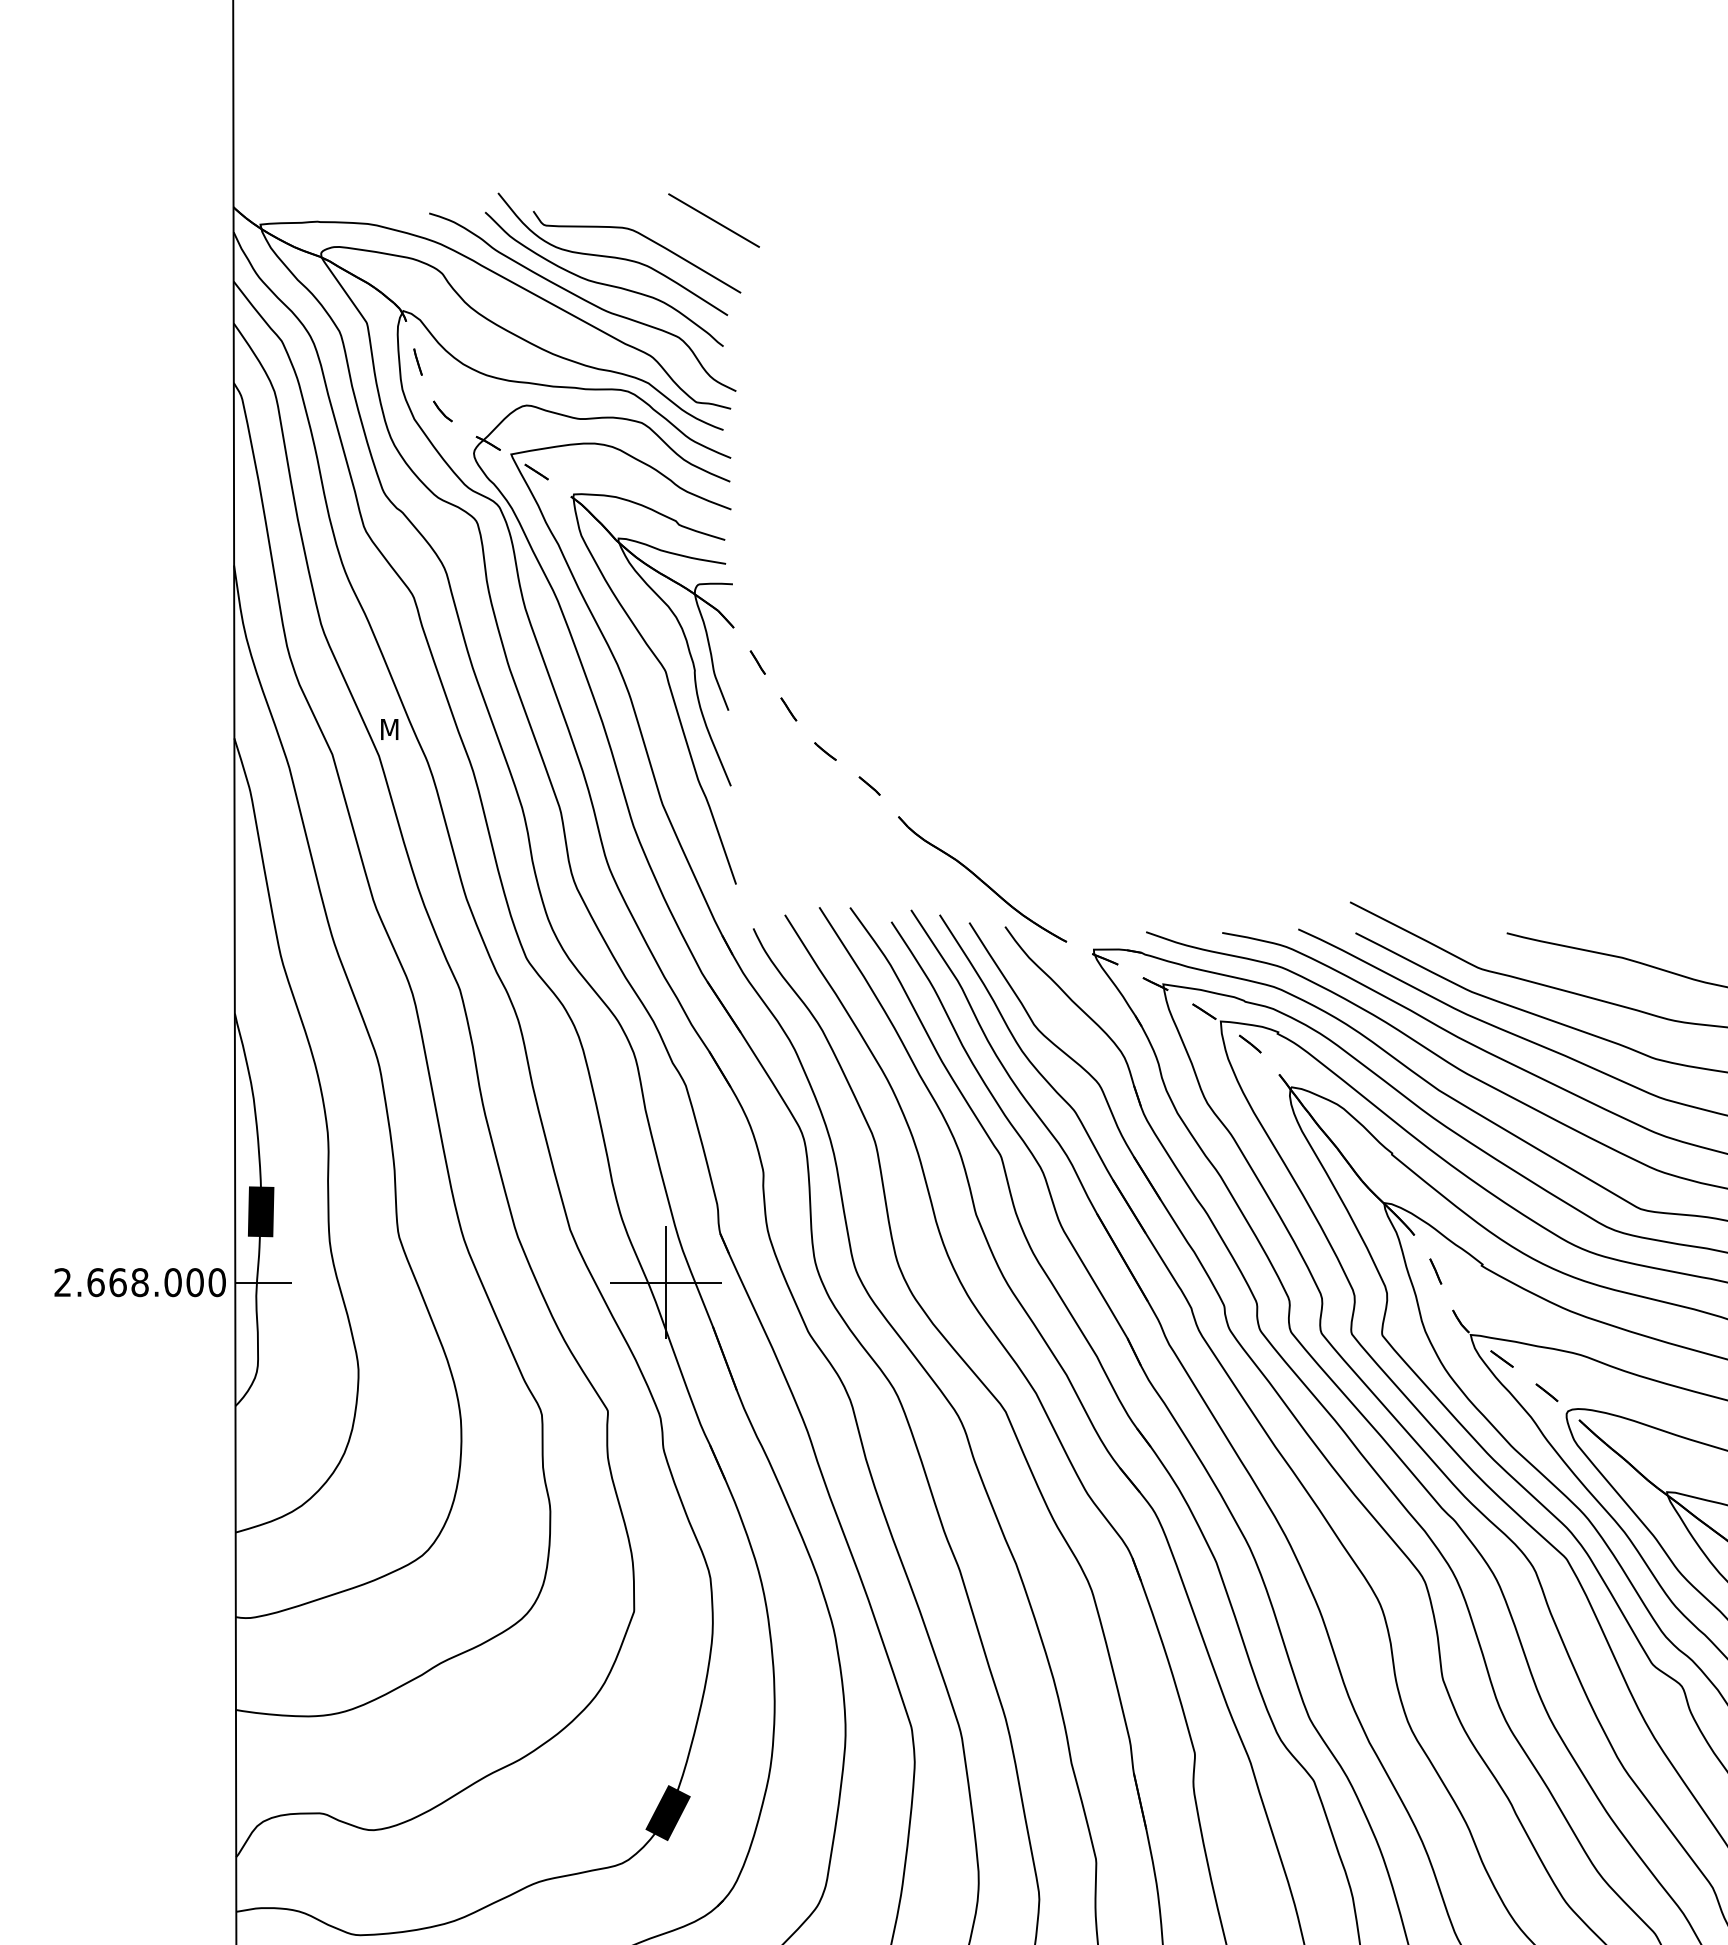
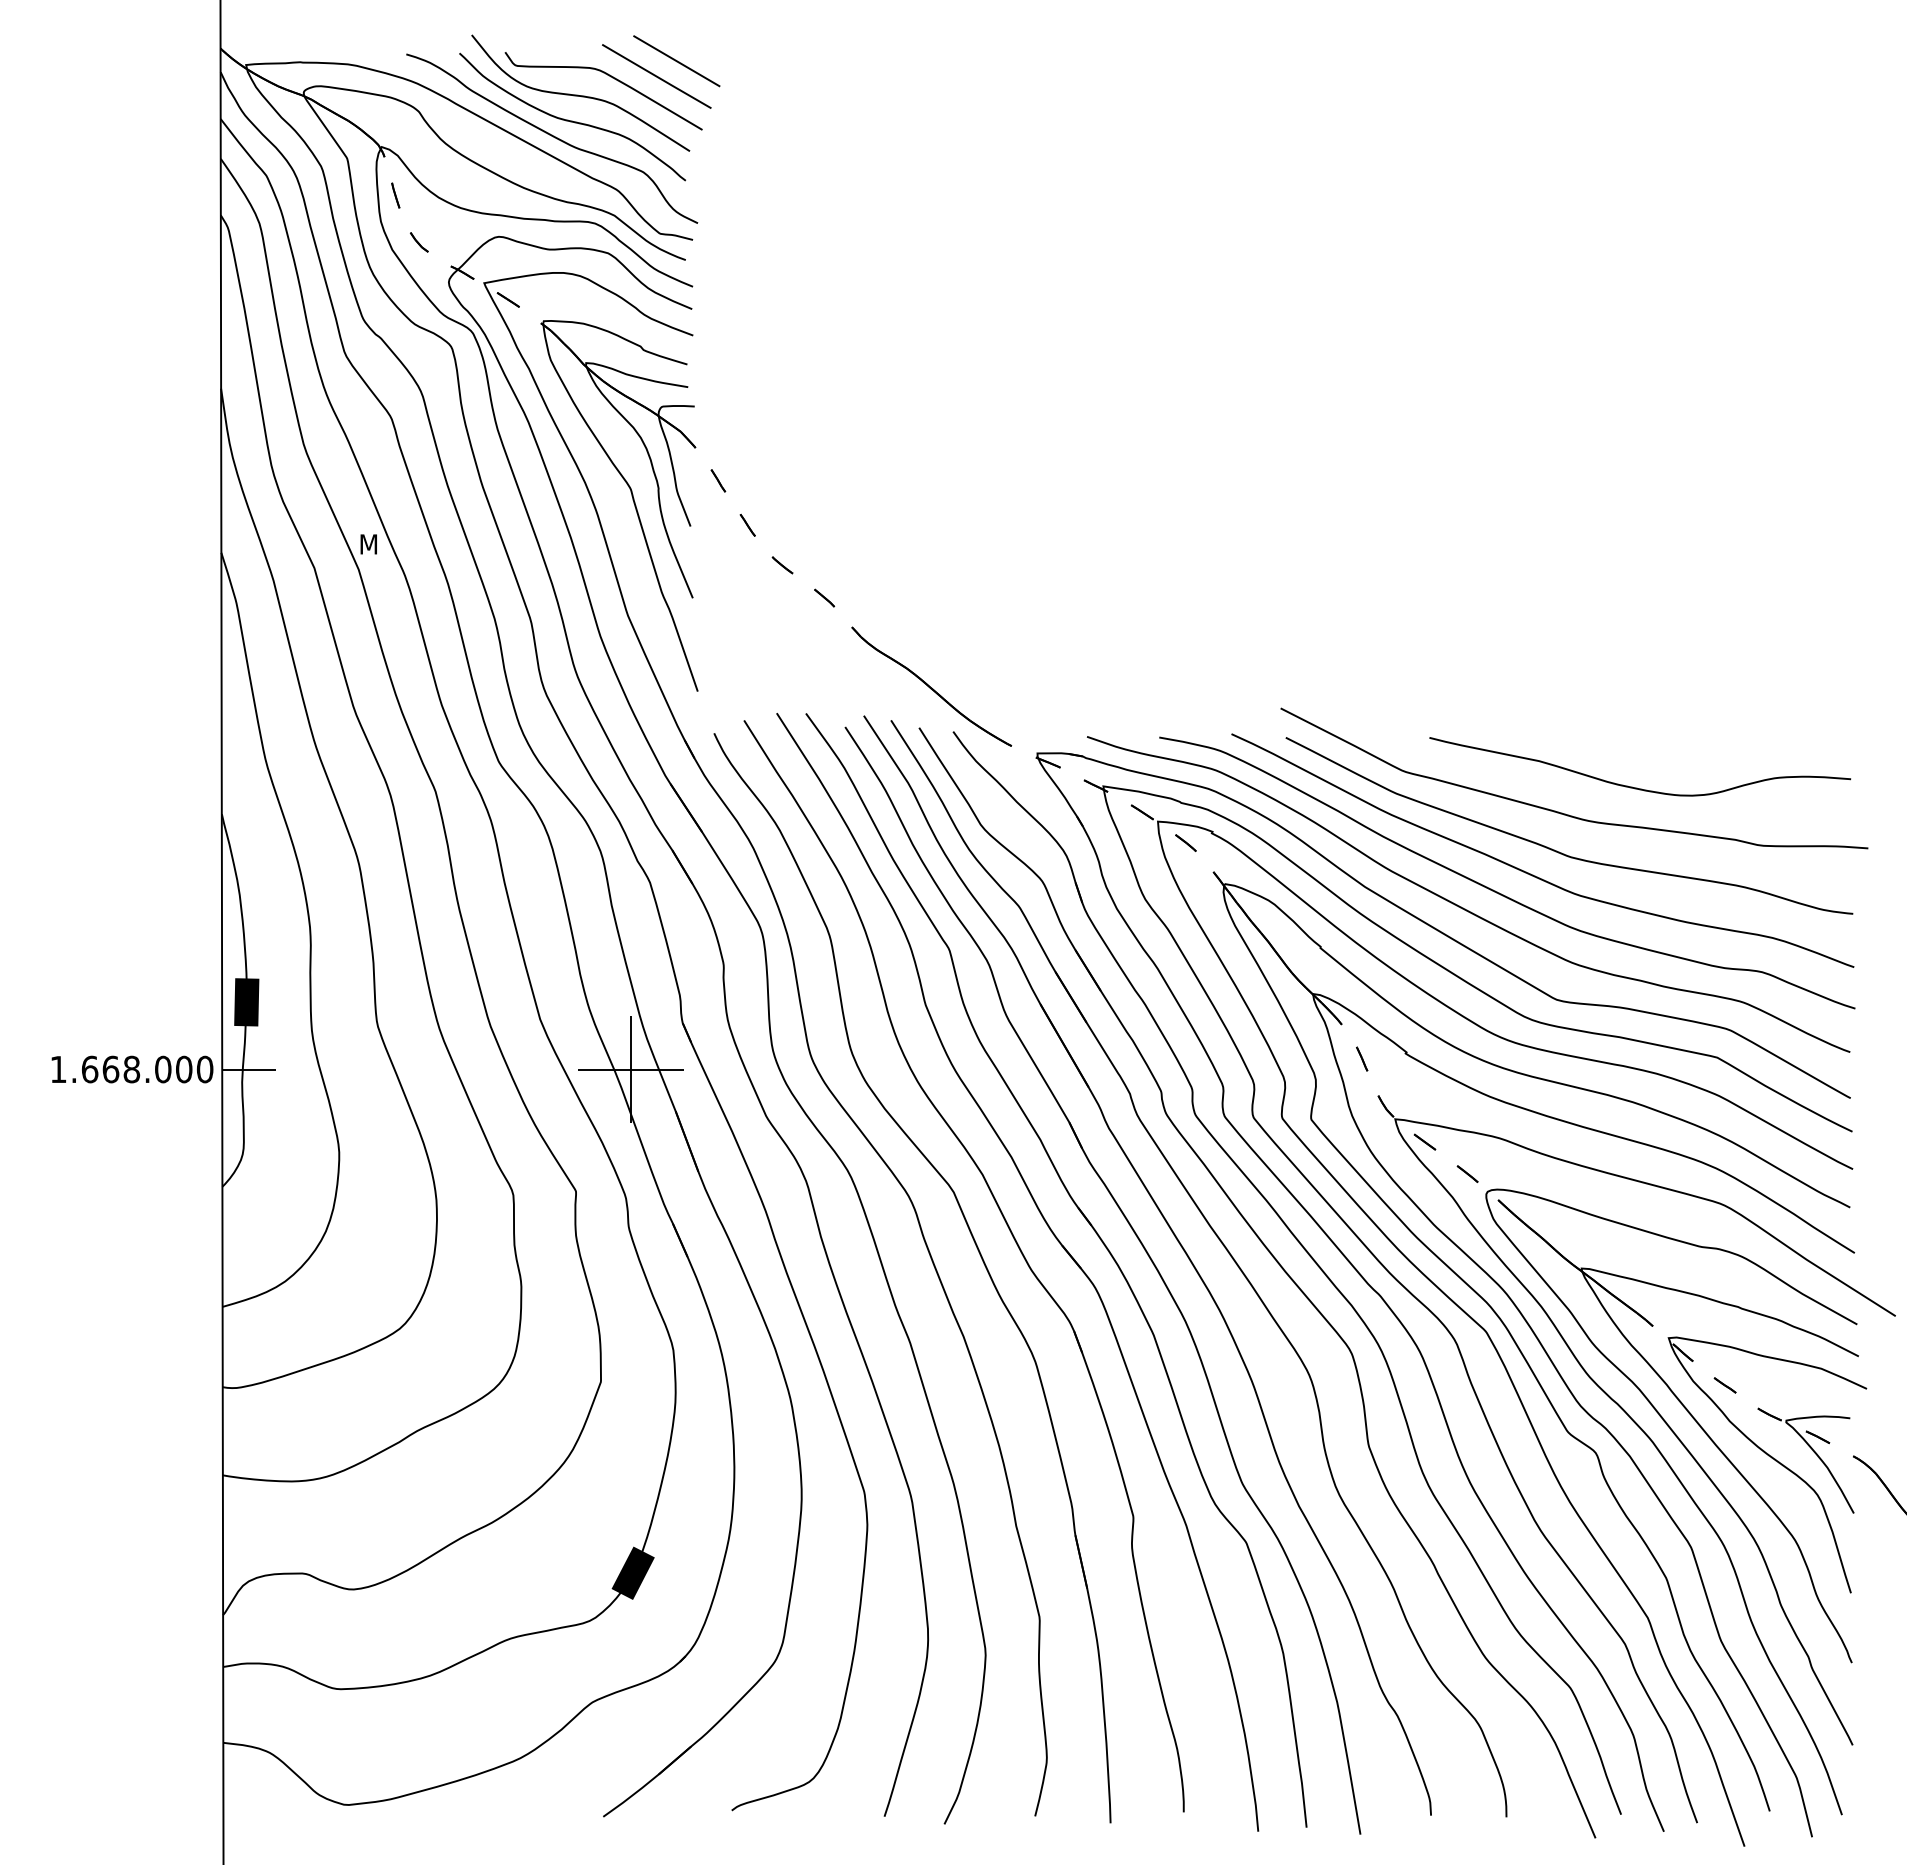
line: (692, 236) -> (656, 76), added
text: (62, 1281) -> (58, 1068), 2.668.000 -> 1.668.000

